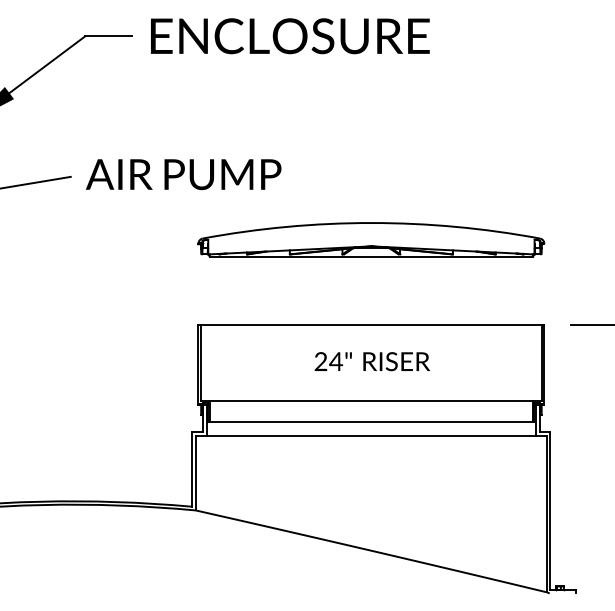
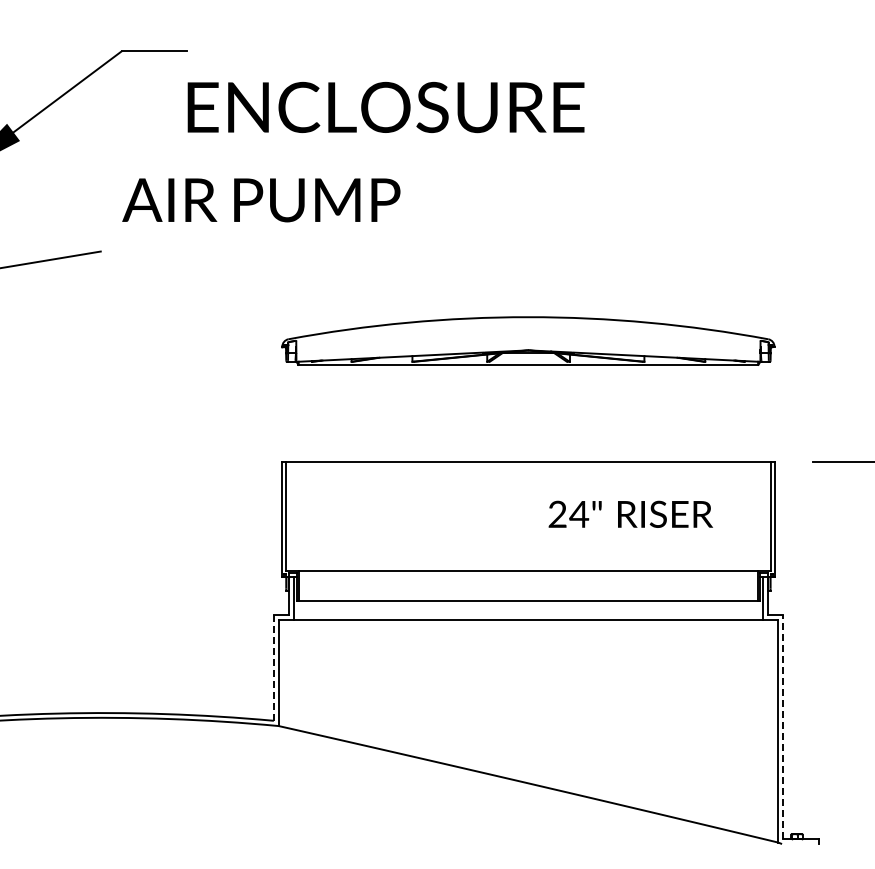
text: (289, 36) -> (385, 107), moved
text: (183, 174) -> (261, 200), moved
text: (372, 361) -> (630, 513), moved
line: (192, 469) -> (273, 667), solid -> dashed
line: (550, 510) -> (782, 726), solid -> dashed

